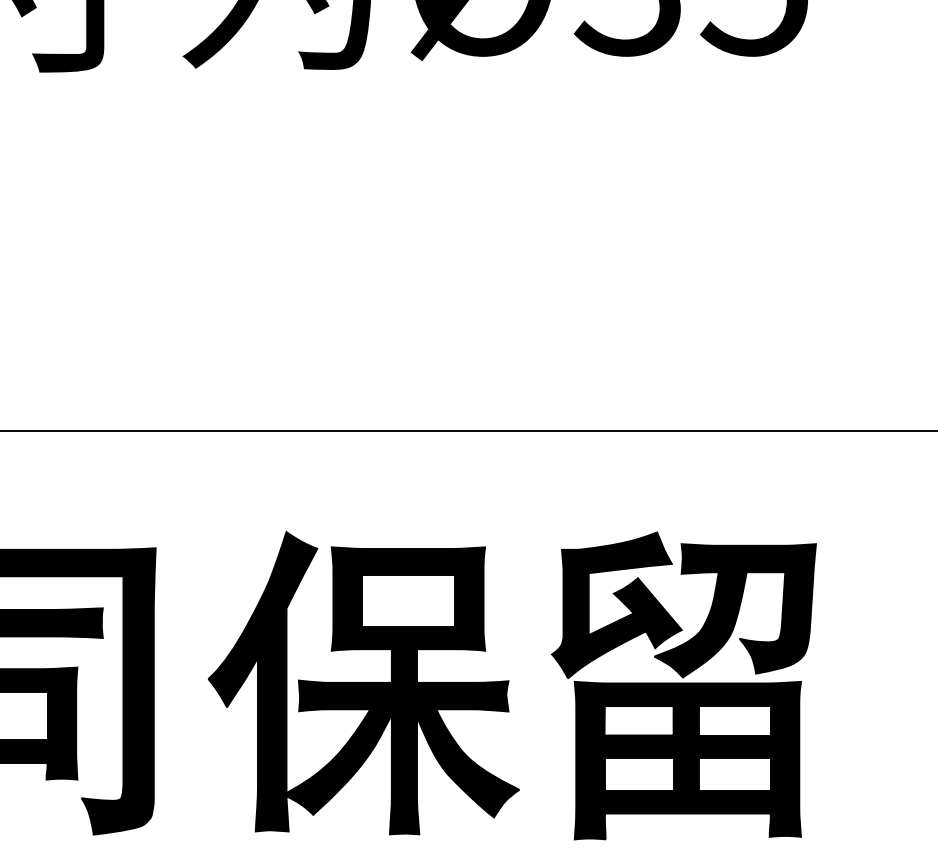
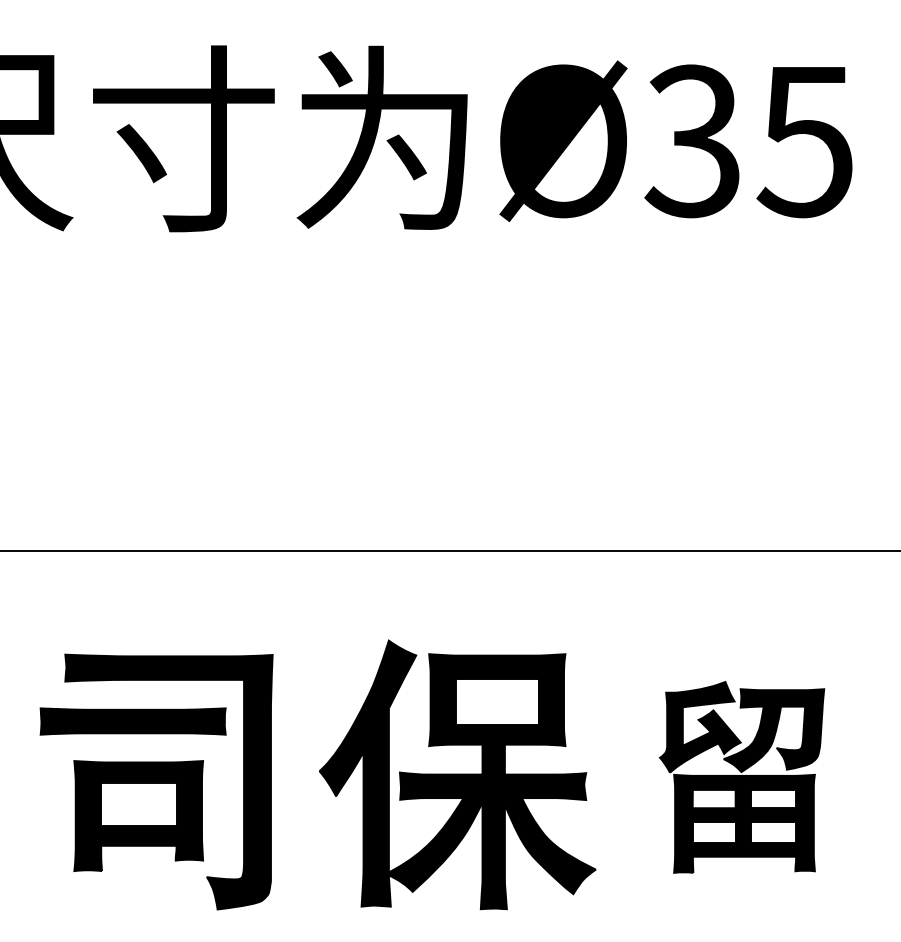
part: (683, 686) -> (741, 777), size x0.7

